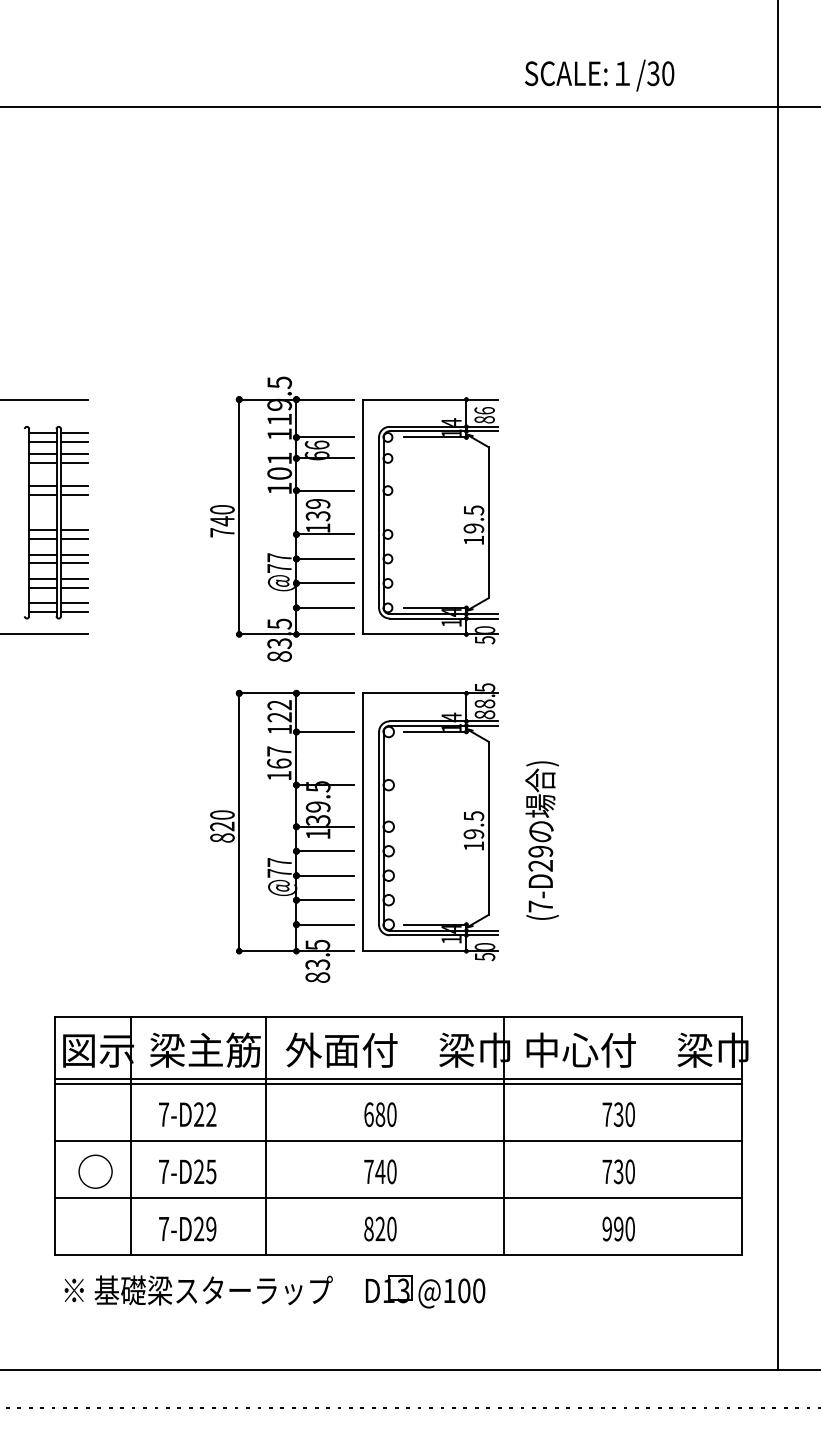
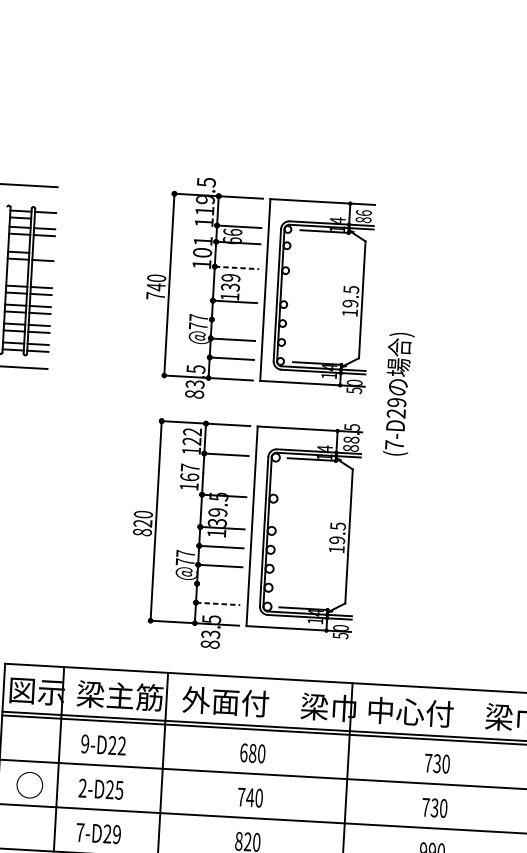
line: (74, 441) -> (45, 219), removed
line: (74, 486) -> (43, 253), removed
line: (325, 490) -> (237, 267), solid -> dashed
line: (324, 558) -> (233, 320), removed
text: (541, 840) -> (397, 394), moved
line: (324, 900) -> (218, 585), removed
line: (325, 924) -> (218, 603), solid -> dashed
text: (163, 1114) -> (84, 743), 7-D22 -> 9-D22
text: (163, 1171) -> (82, 787), 7-D25 -> 2-D25

